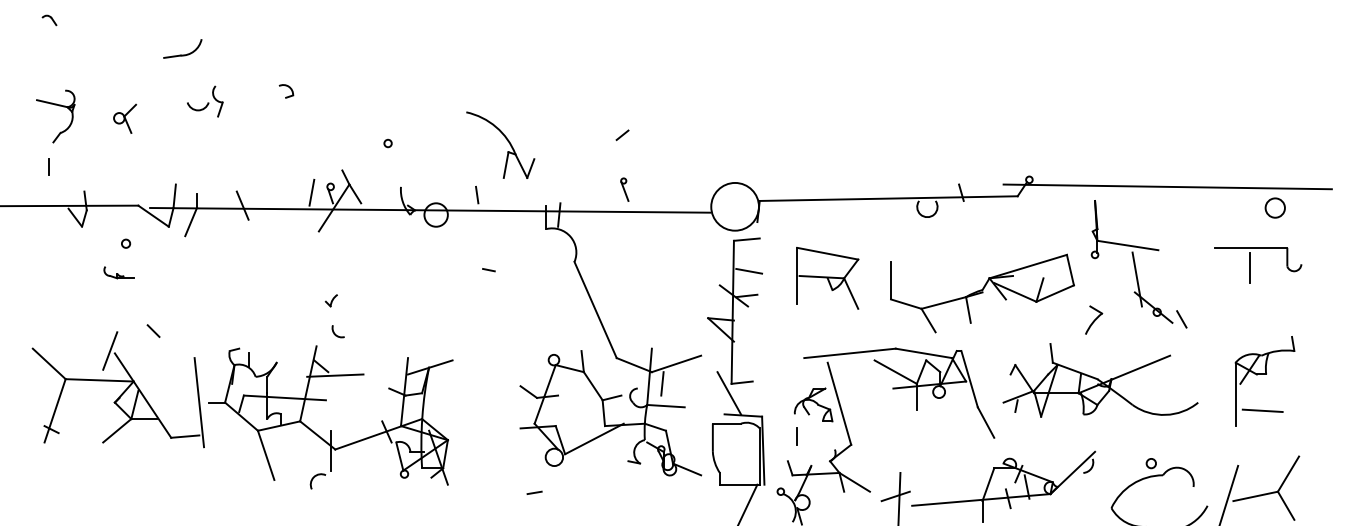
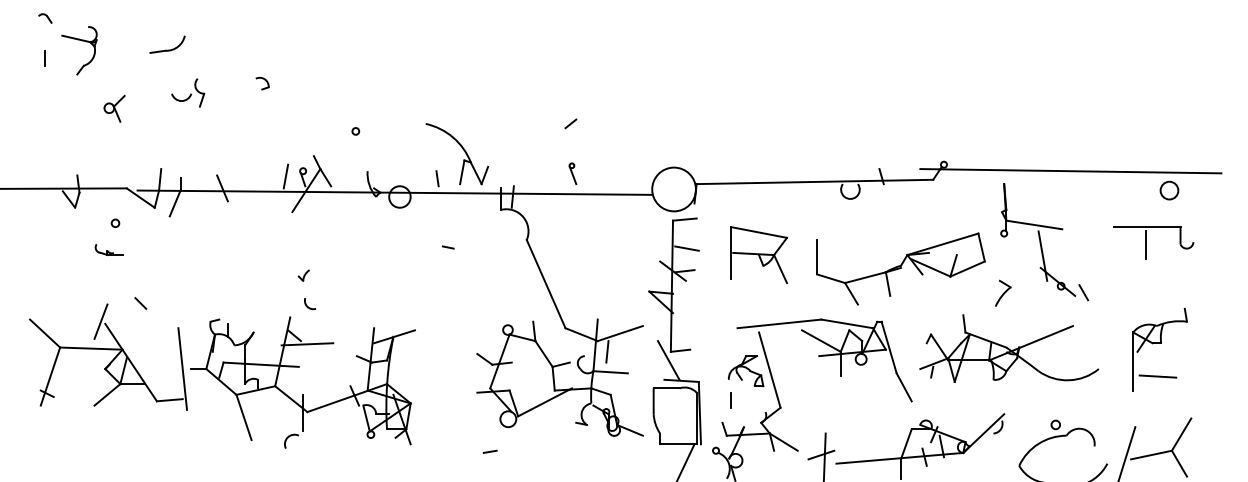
part: (59, 106) -> (82, 41), moved
part: (506, 140) -> (462, 149), moved
line: (48, 166) -> (44, 58), moved

